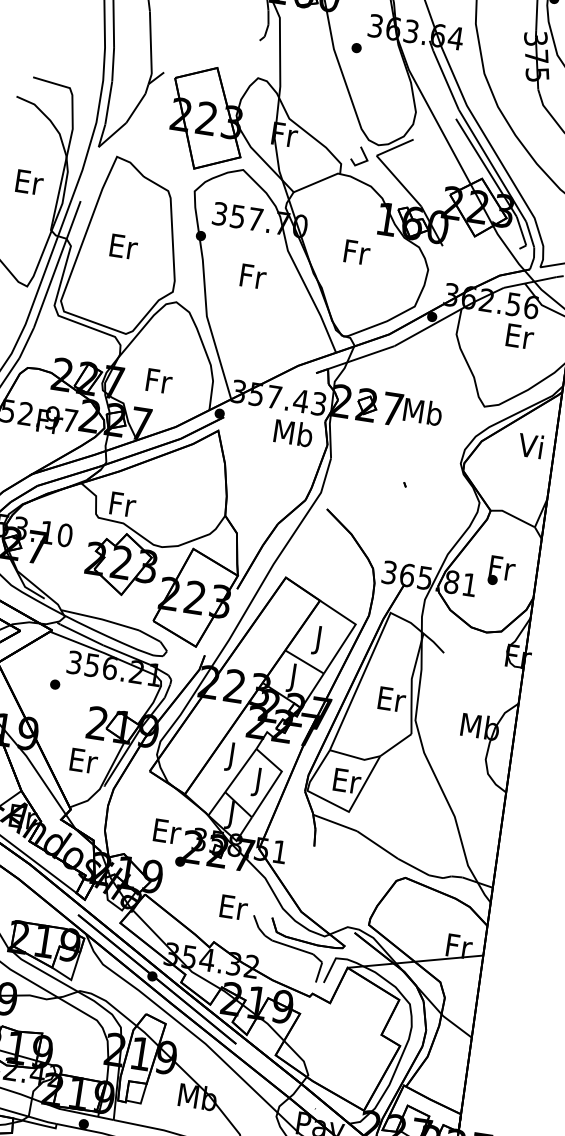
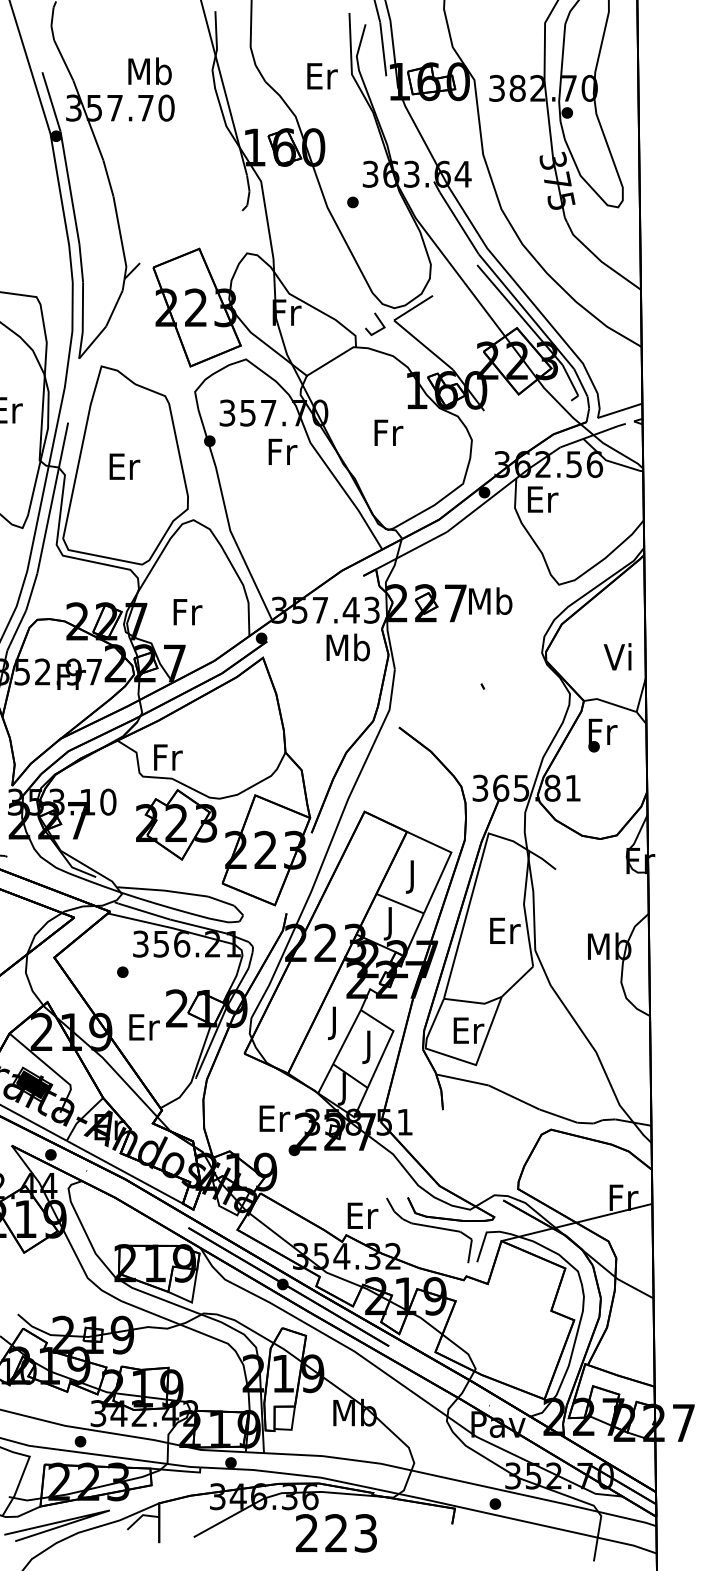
text: (253, 276) -> (282, 451), moved
text: (520, 336) -> (543, 499), moved
text: (530, 445) -> (617, 656), moved
text: (501, 571) -> (602, 735), moved
text: (83, 761) -> (144, 1027), moved
text: (233, 907) -> (362, 1215), moved

